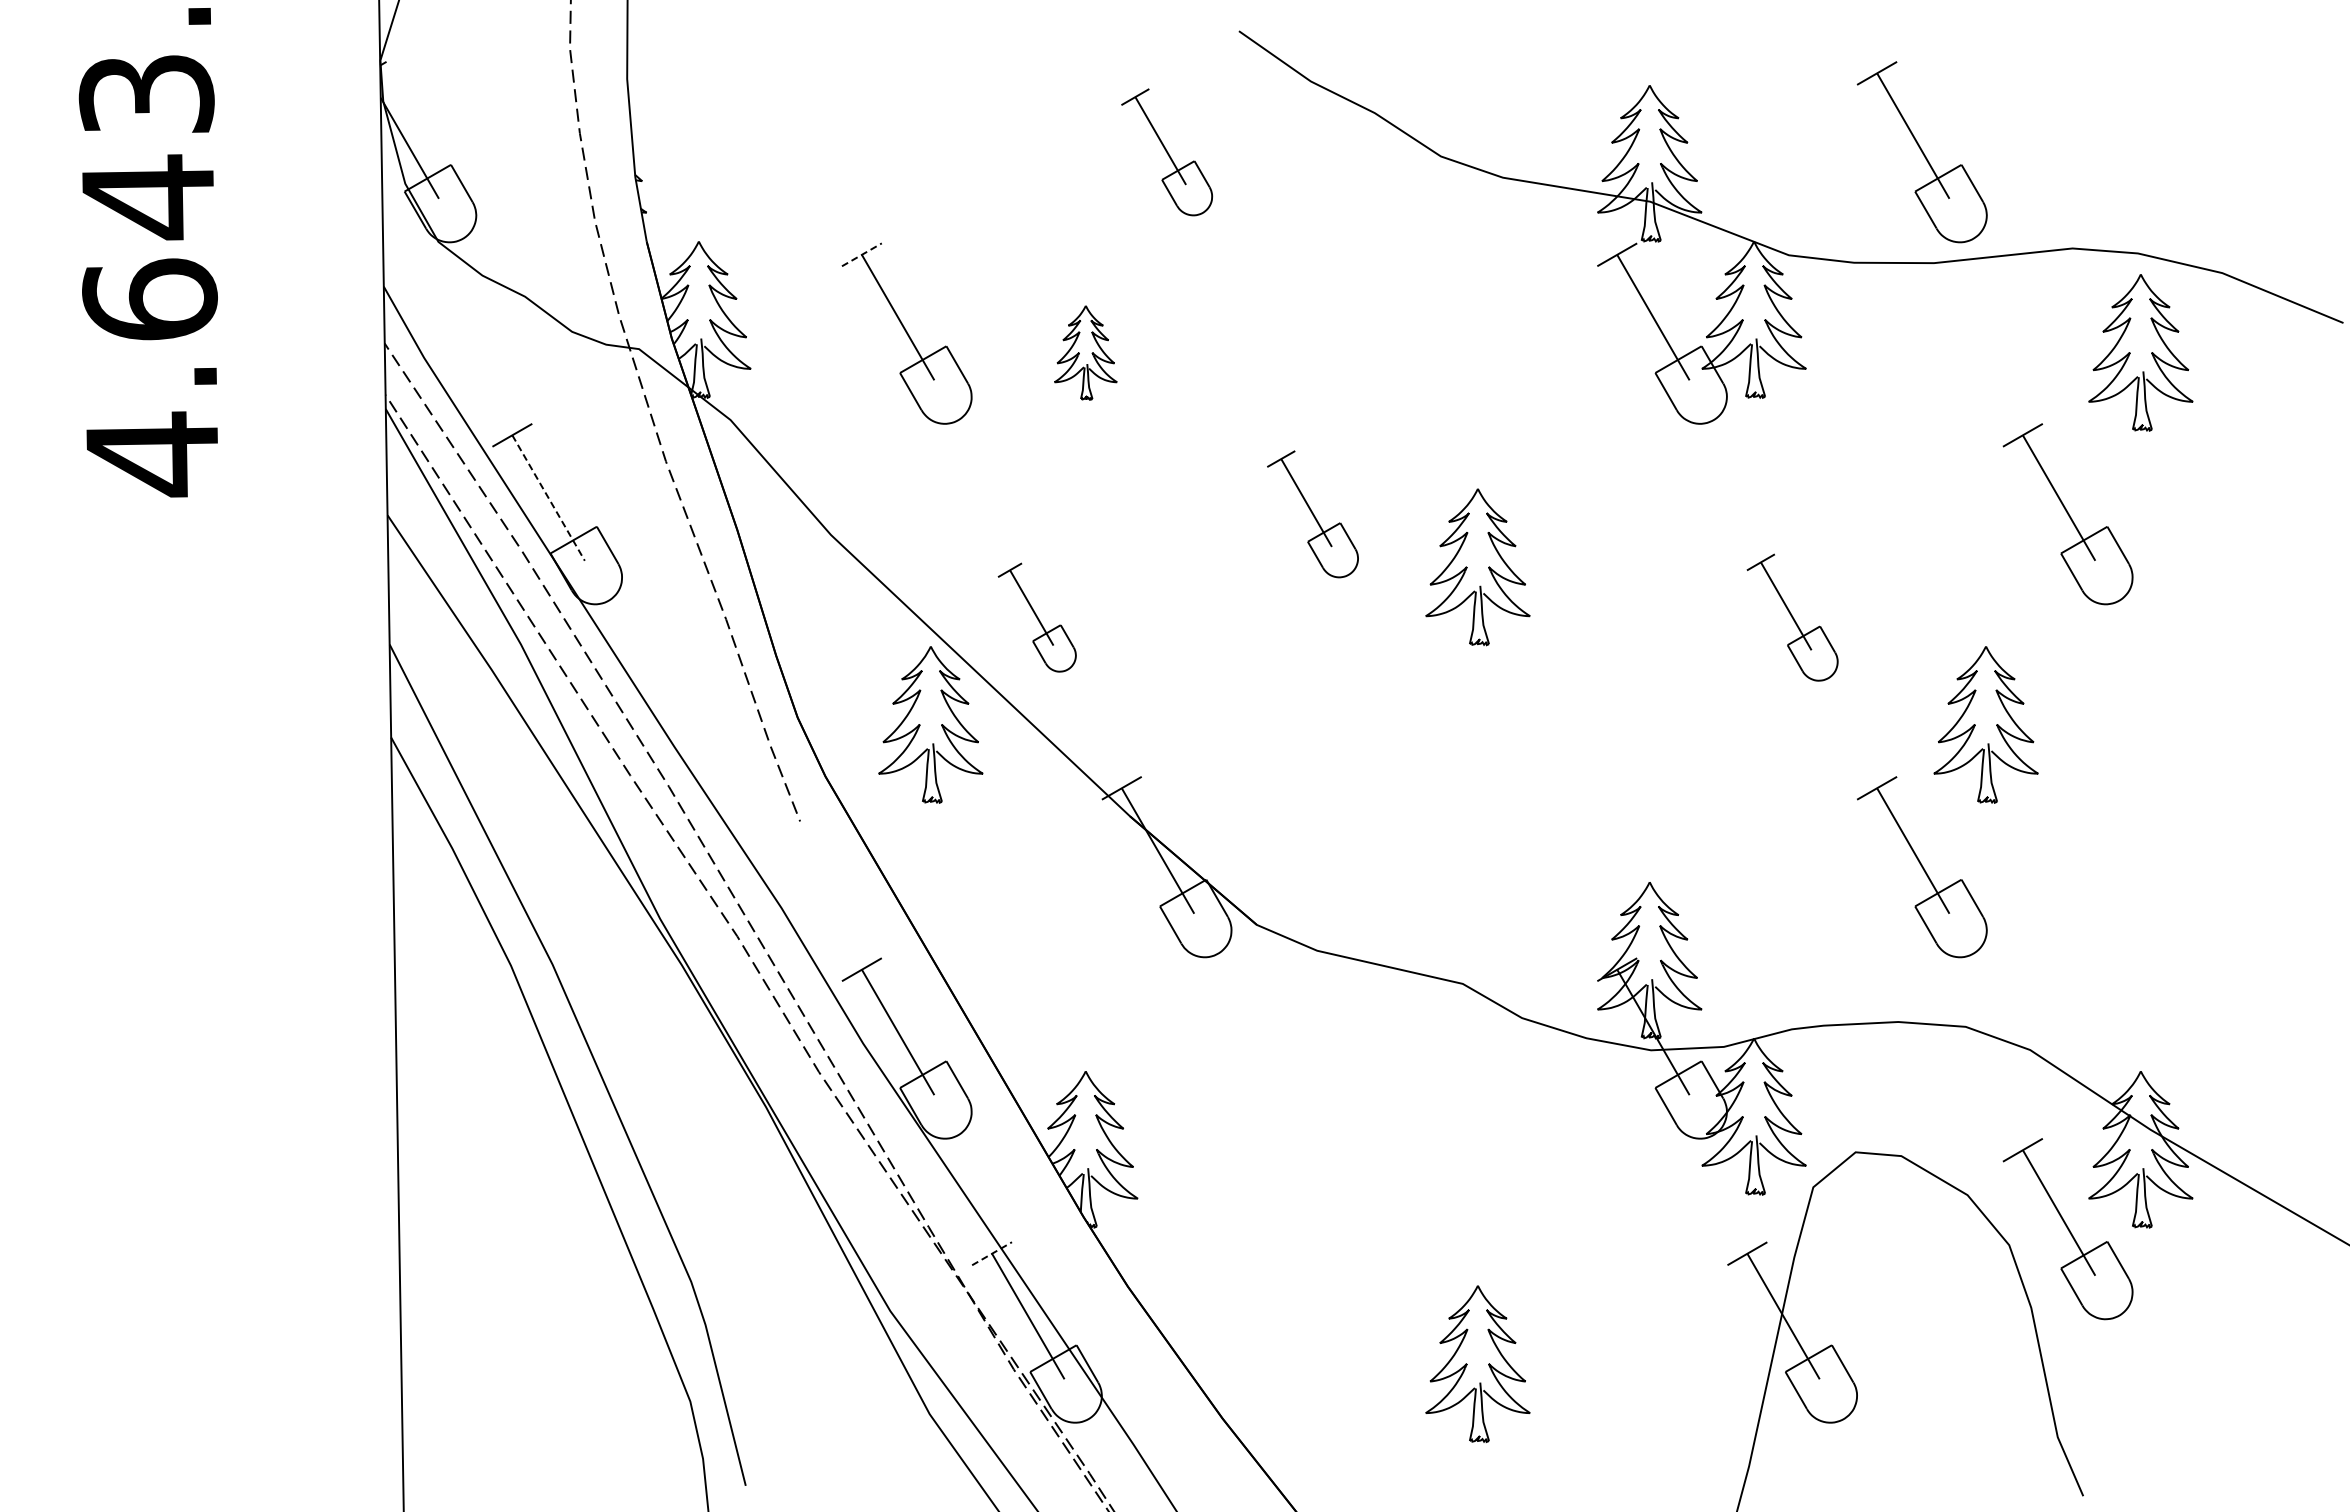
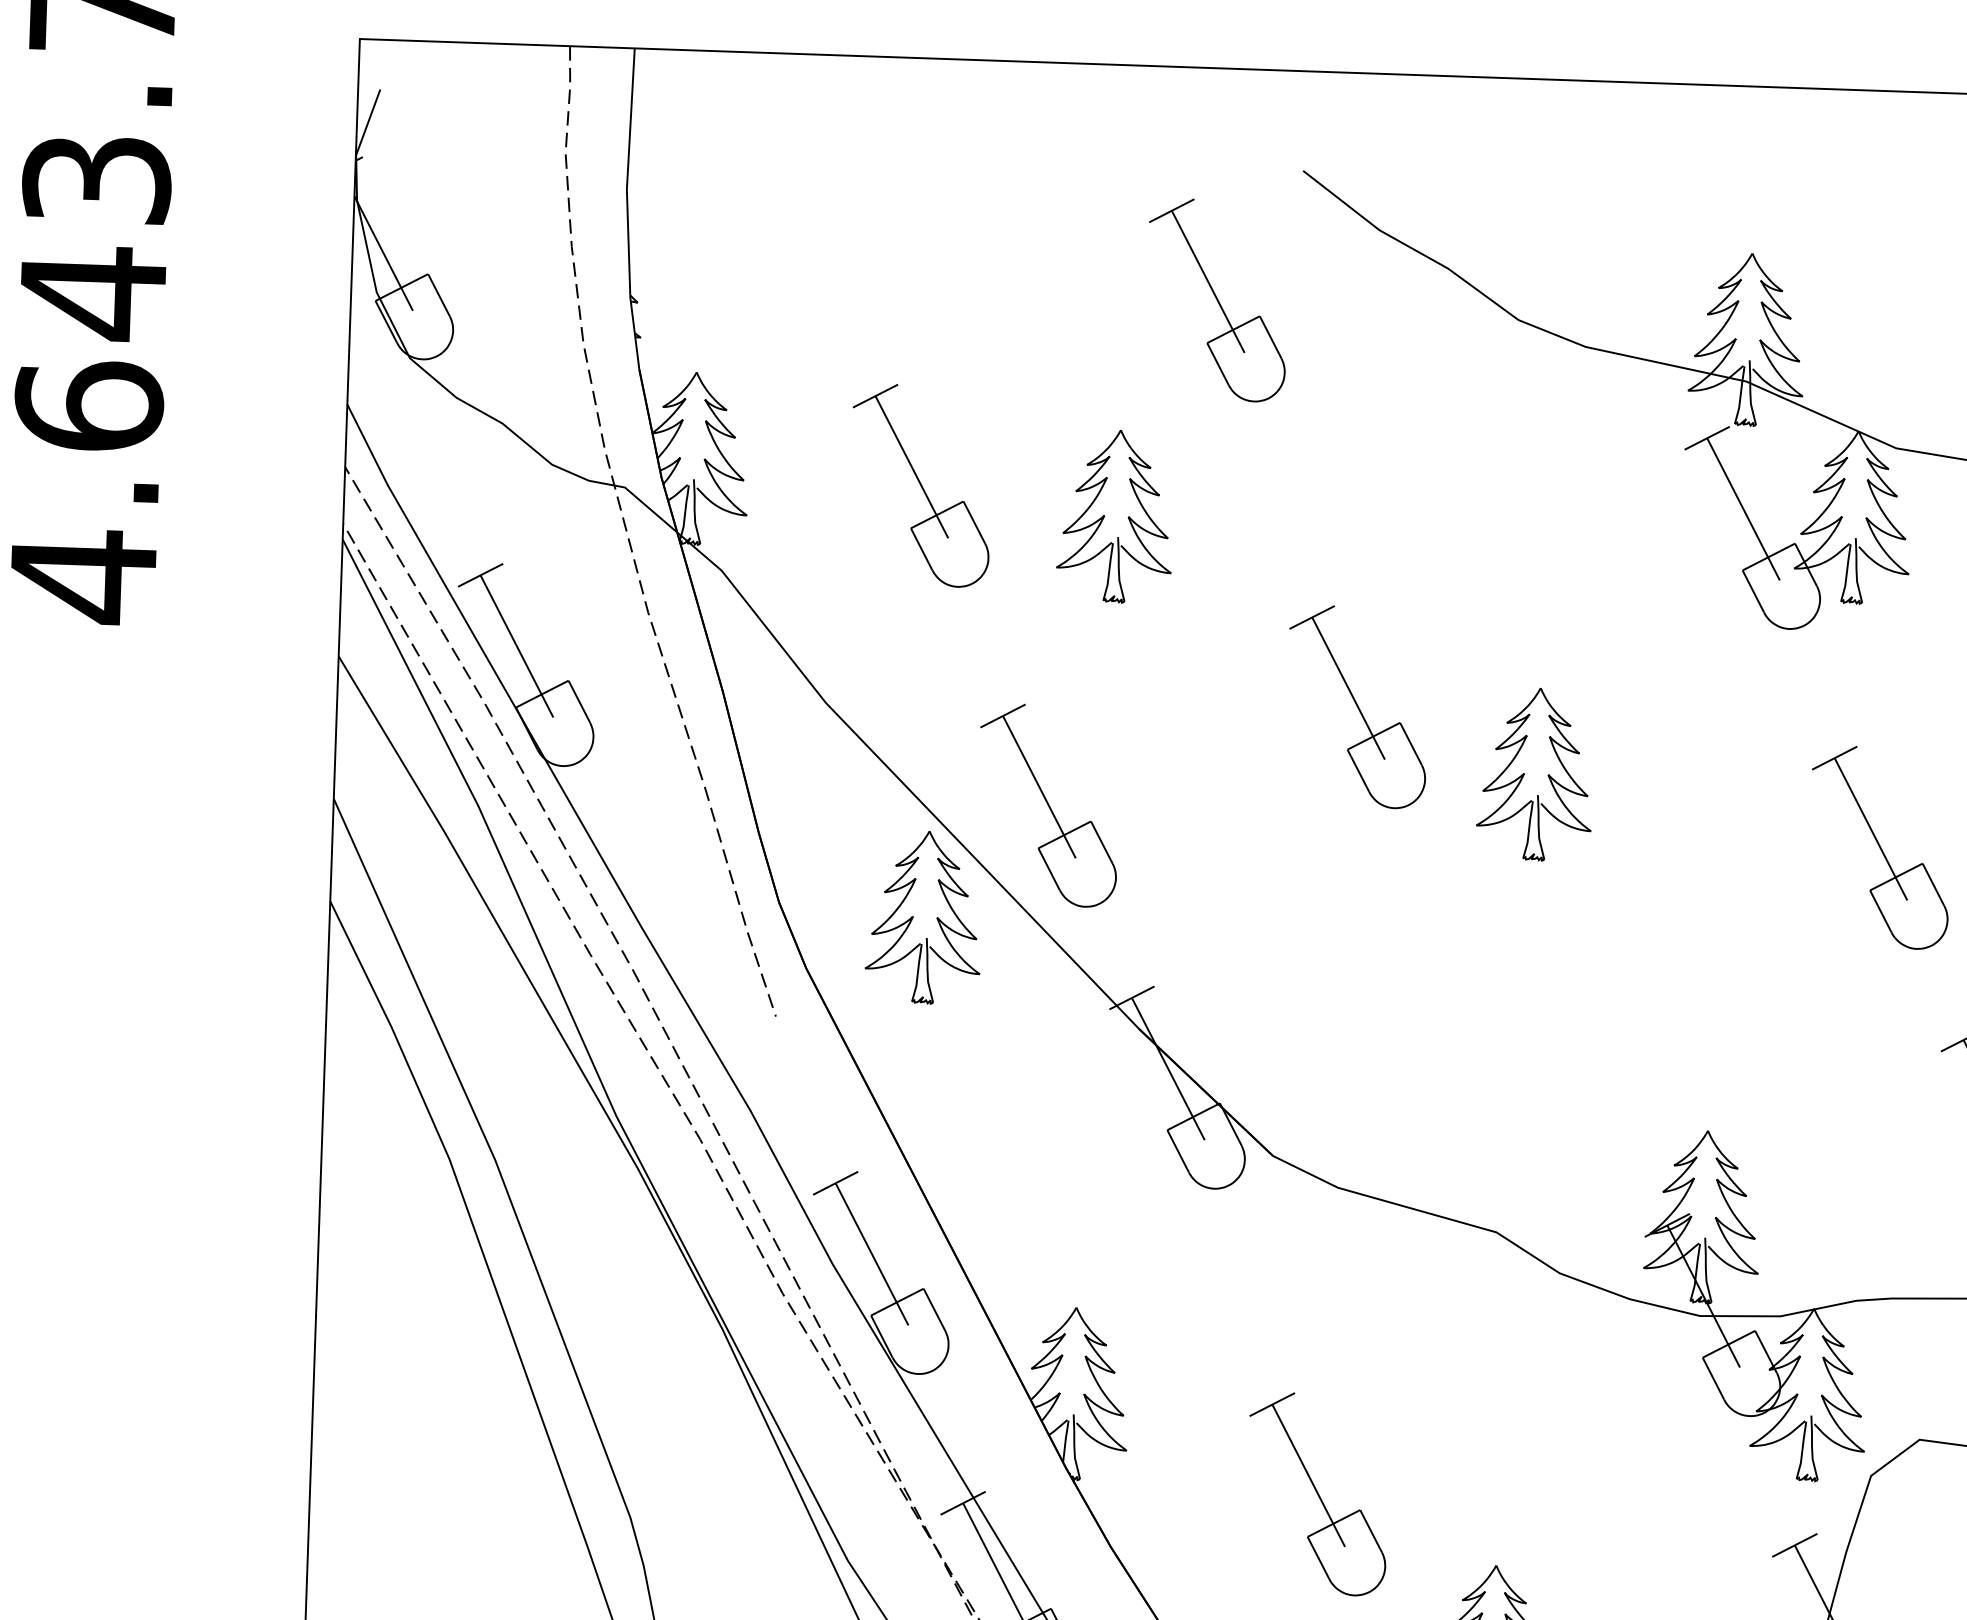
part: (1166, 152) -> (1216, 300), size x1.43
line: (861, 254) -> (875, 395), dashed -> solid
part: (1085, 352) -> (1116, 516), size x1.67
line: (548, 498) -> (516, 646), dashed -> solid
part: (1312, 514) -> (1357, 707), size x1.43
part: (1036, 617) -> (1047, 805), size x1.67
part: (1792, 617) -> (1879, 847), size x1.43
part: (1312, 1229) -> (1317, 1494), added
line: (992, 1253) -> (963, 1503), dashed -> solid

